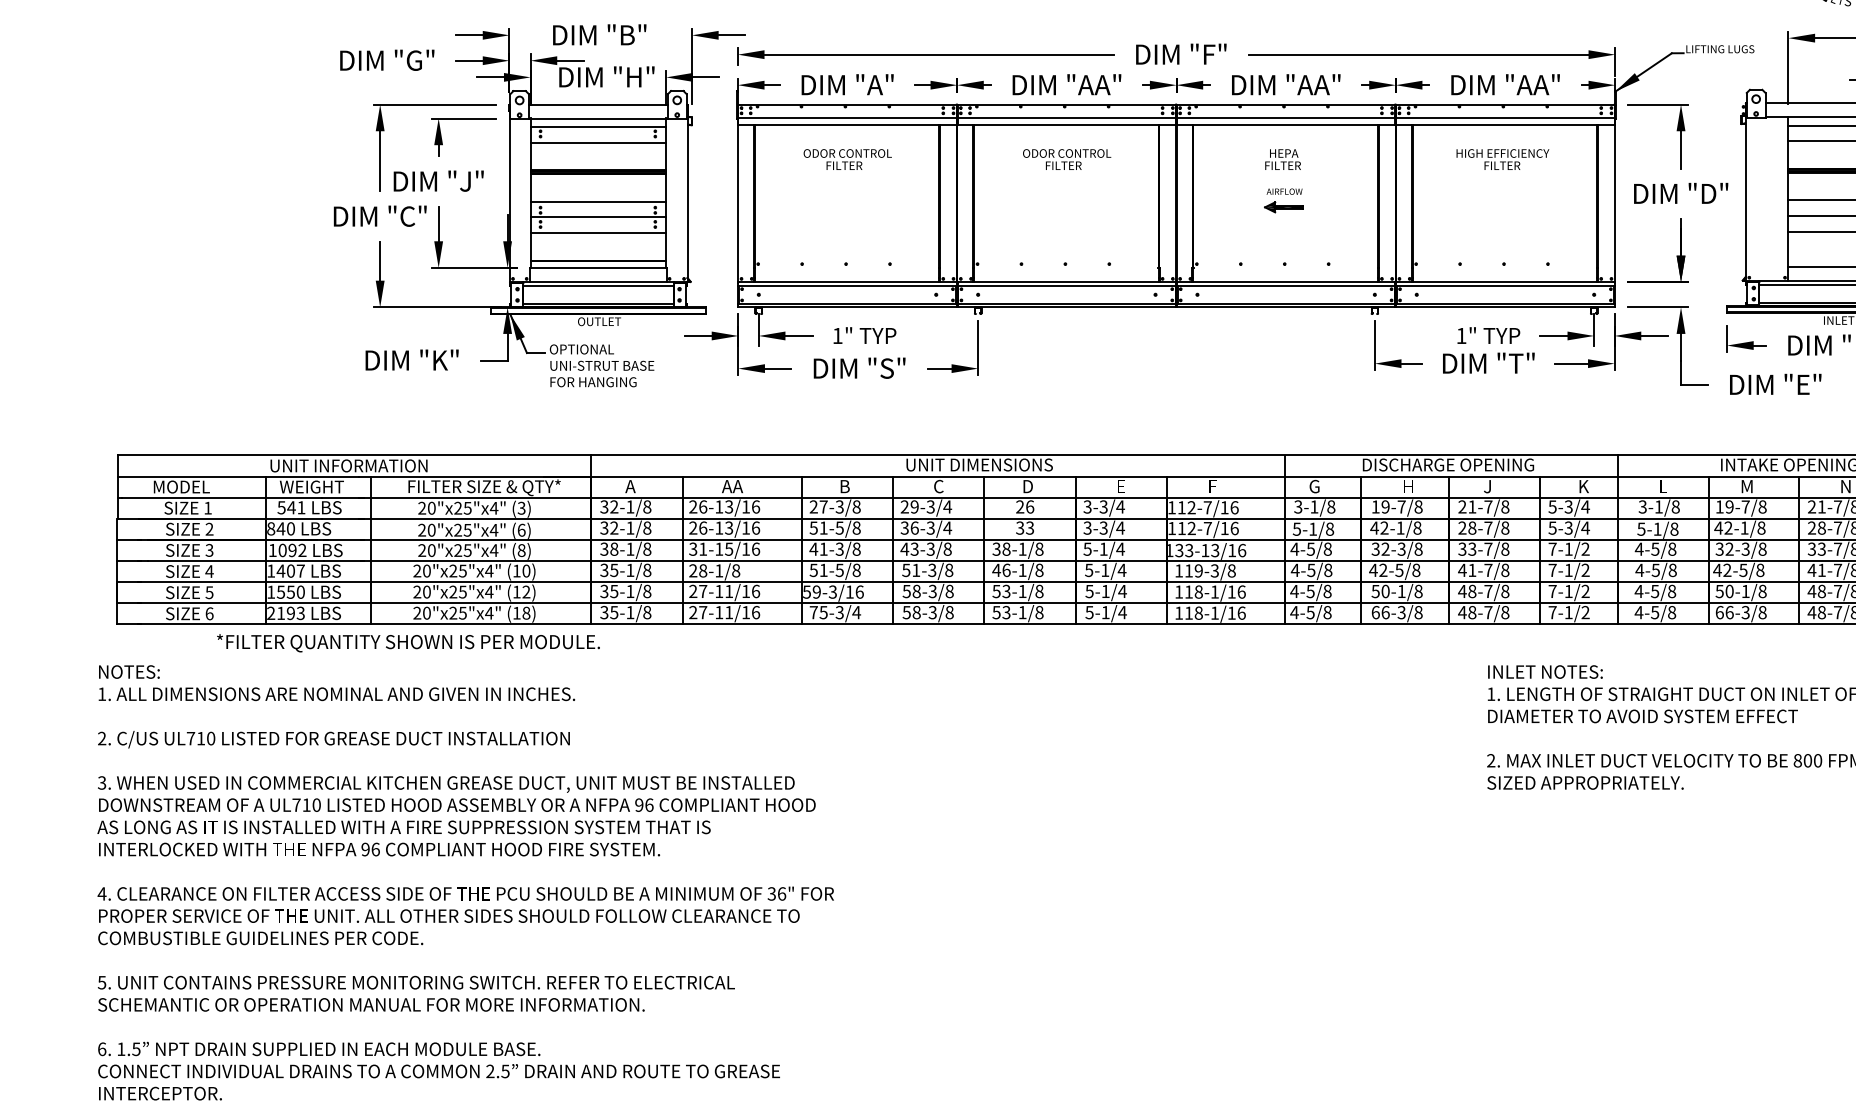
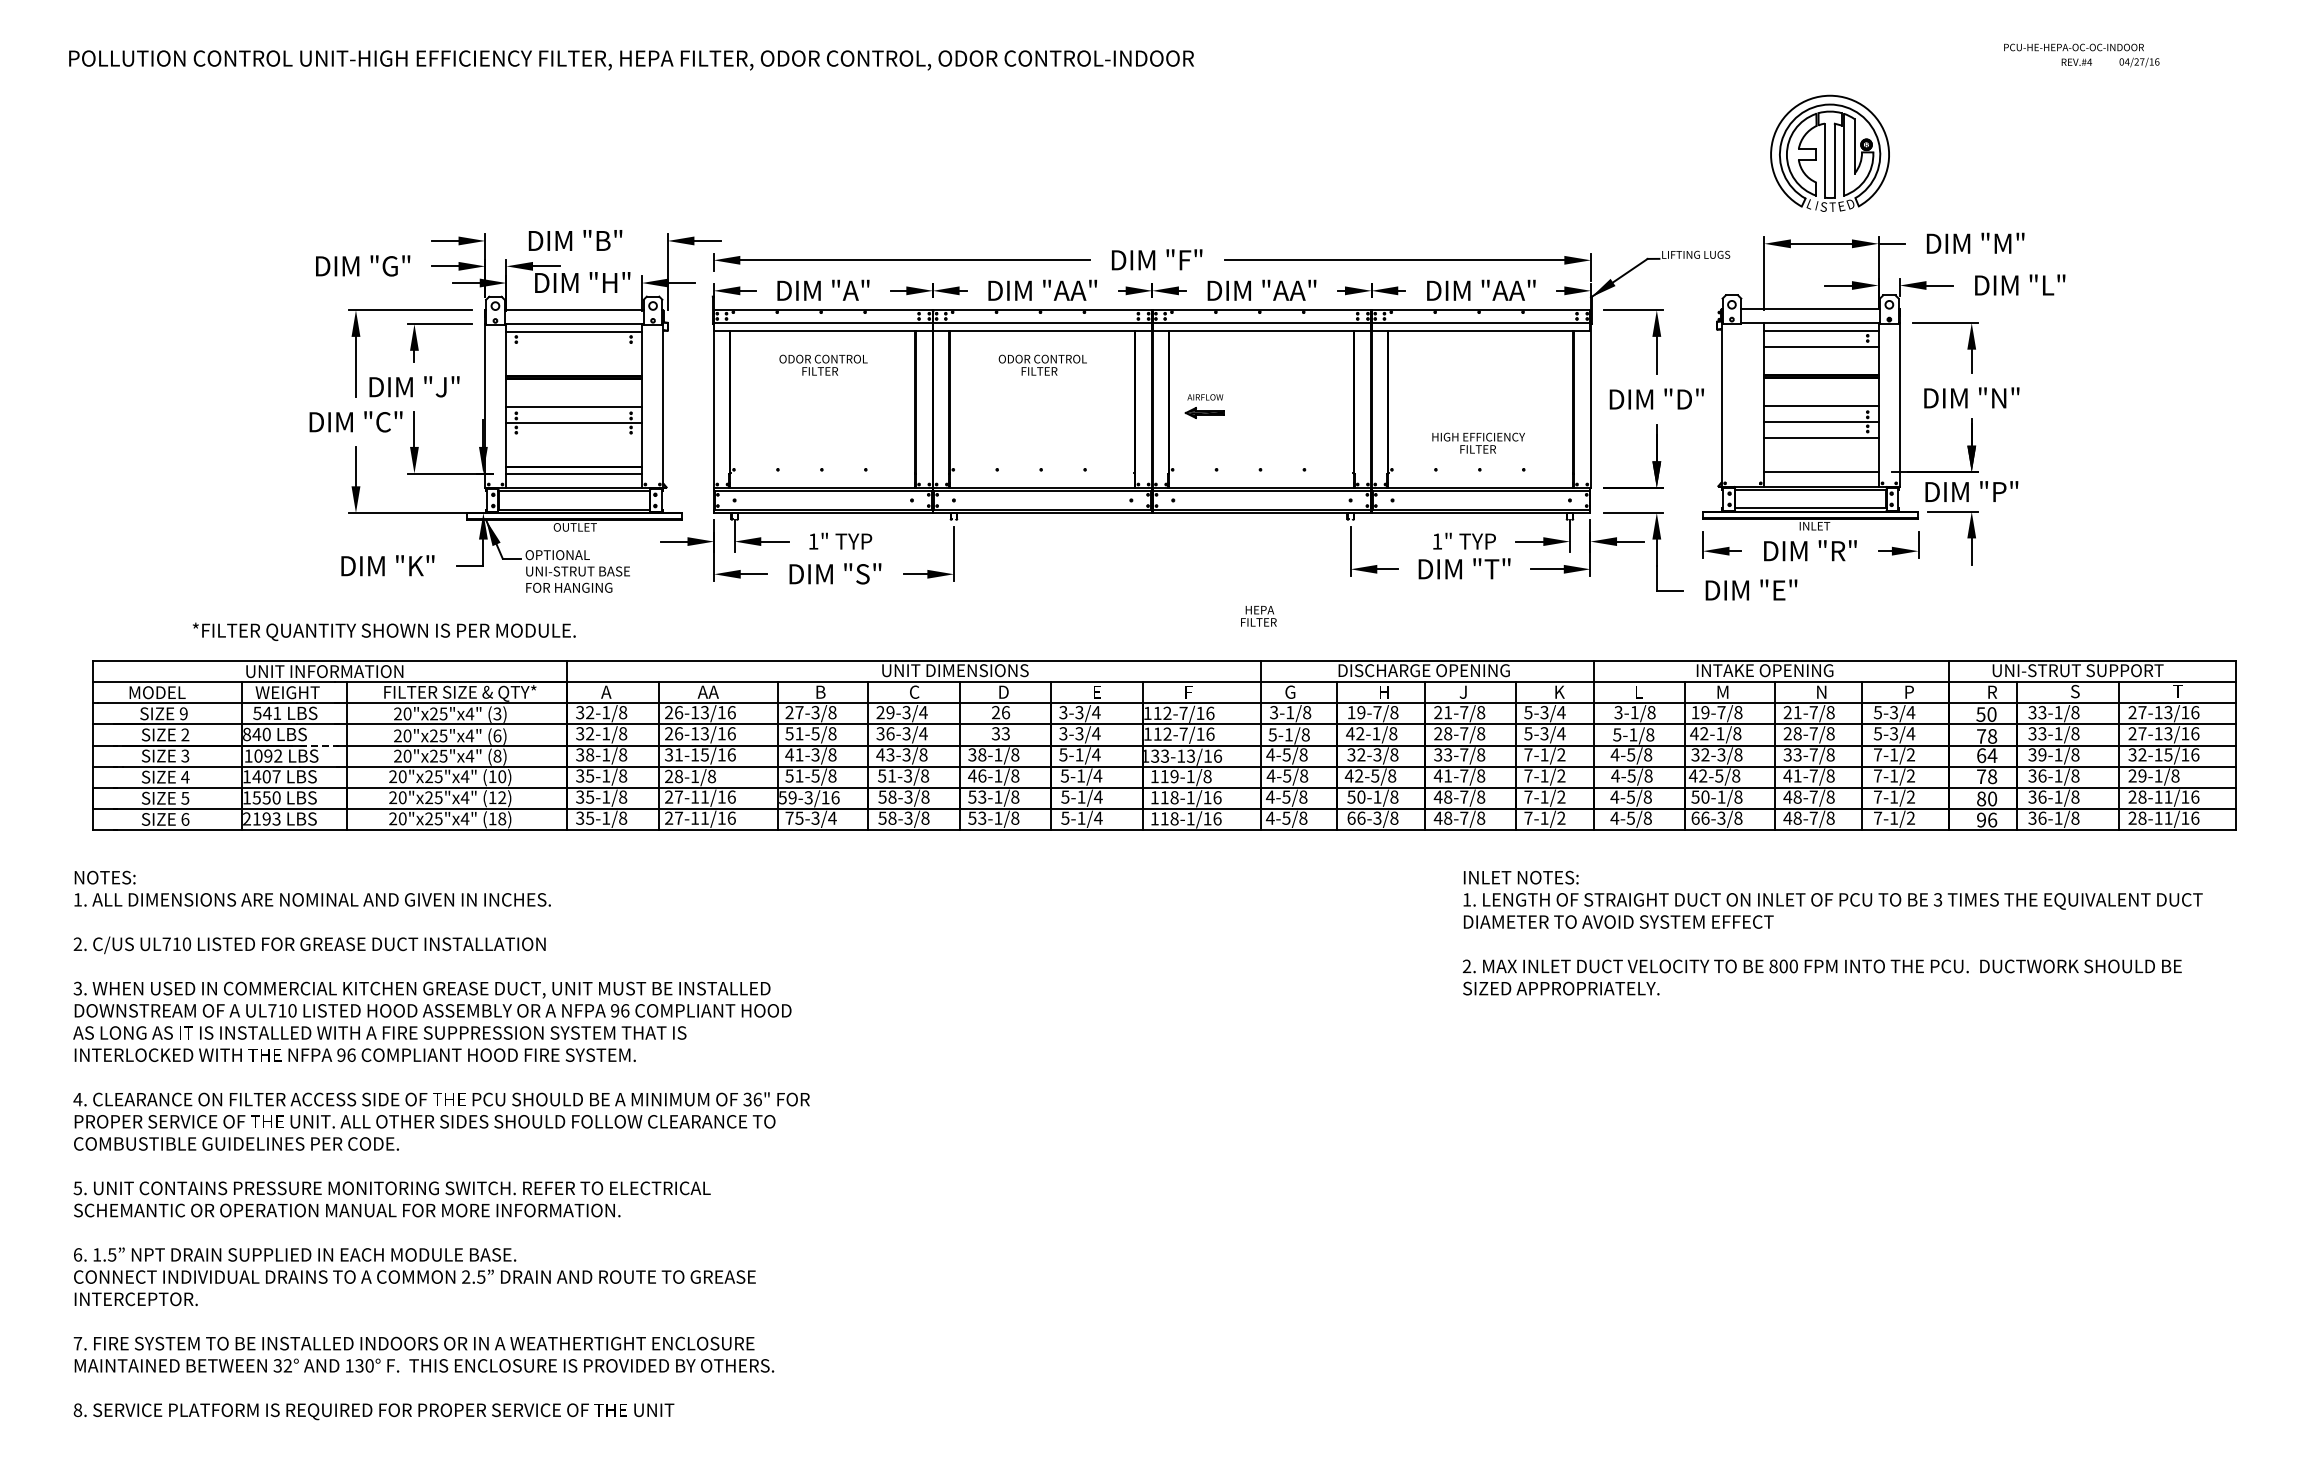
line: (598, 142) -> (574, 348), removed
text: (1502, 158) -> (1478, 442), moved
text: (1282, 159) -> (1258, 616), moved
part: (1283, 200) -> (1204, 406), moved
line: (598, 232) -> (574, 438), removed
text: (207, 507) -> (183, 713), 1 -> 9
line: (343, 539) -> (319, 745), solid -> dashed
text: (1214, 570) -> (1190, 776), 119-3/8 -> 119-1/8
text: (408, 642) -> (384, 631), moved

